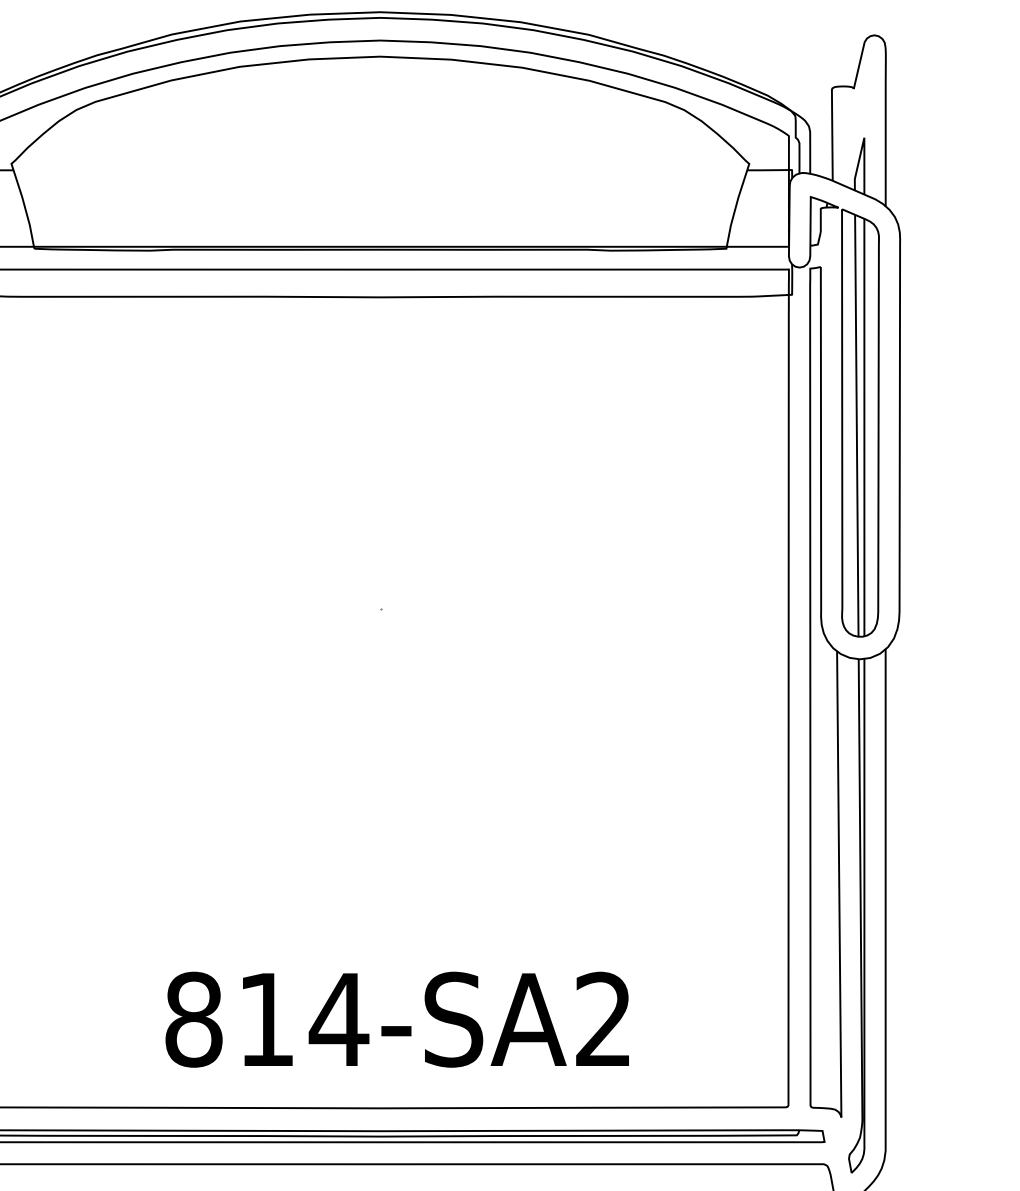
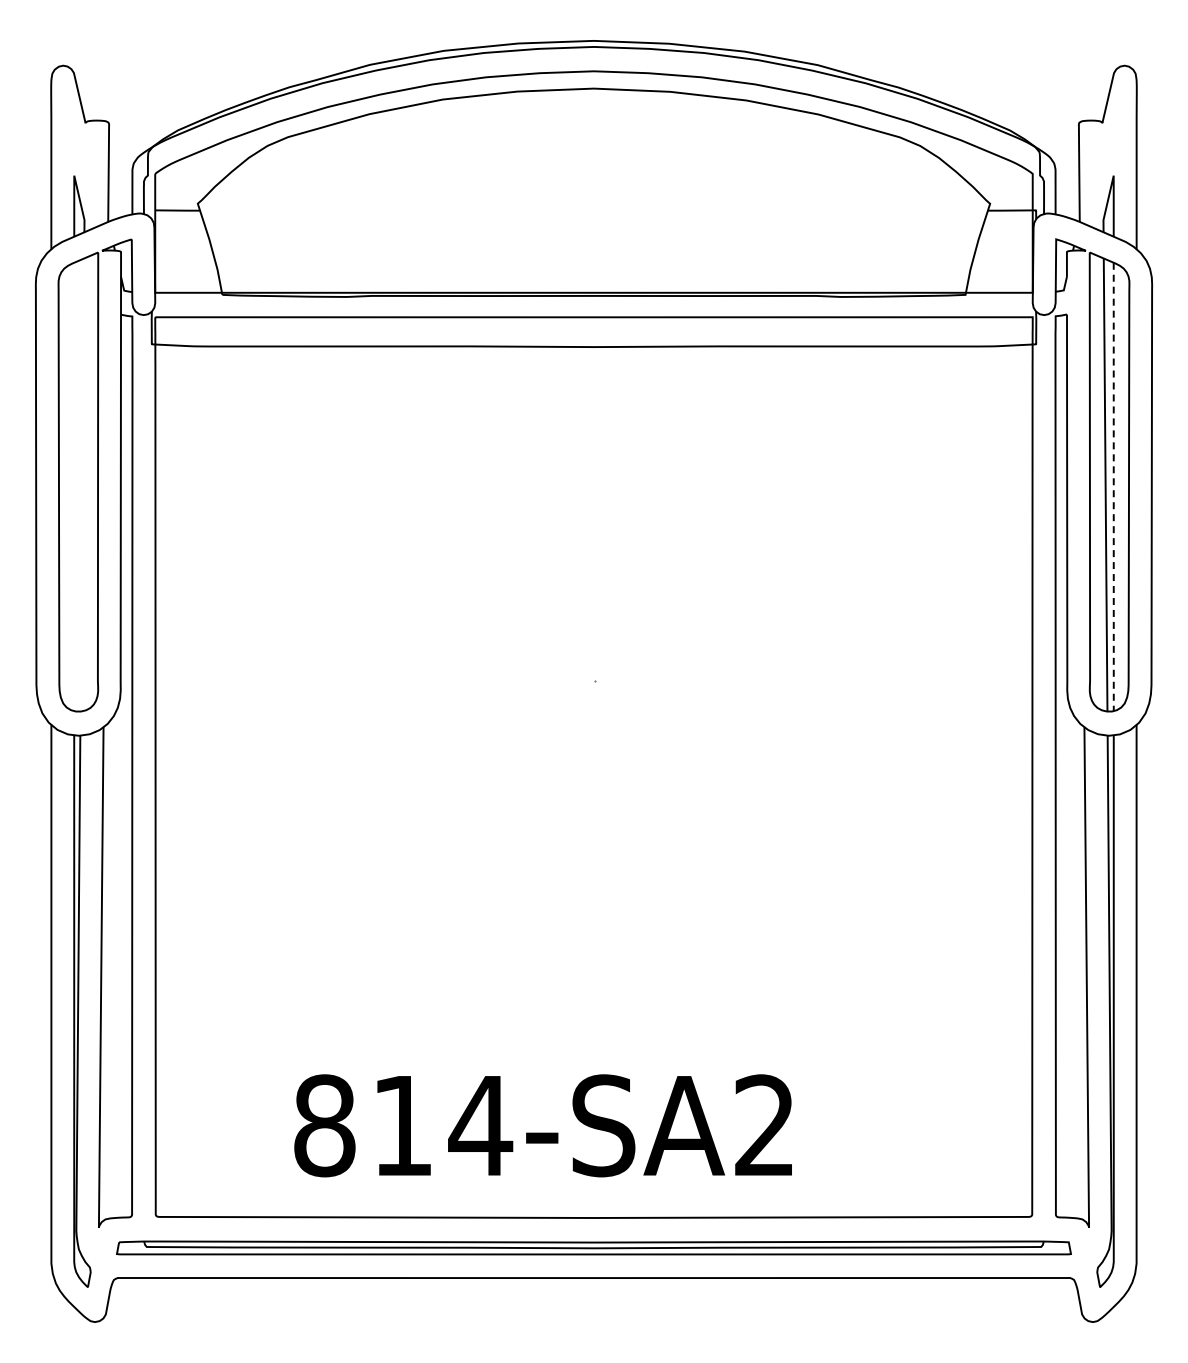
line: (864, 428) -> (1113, 487), solid -> dashed
text: (396, 1019) -> (542, 1125), moved

